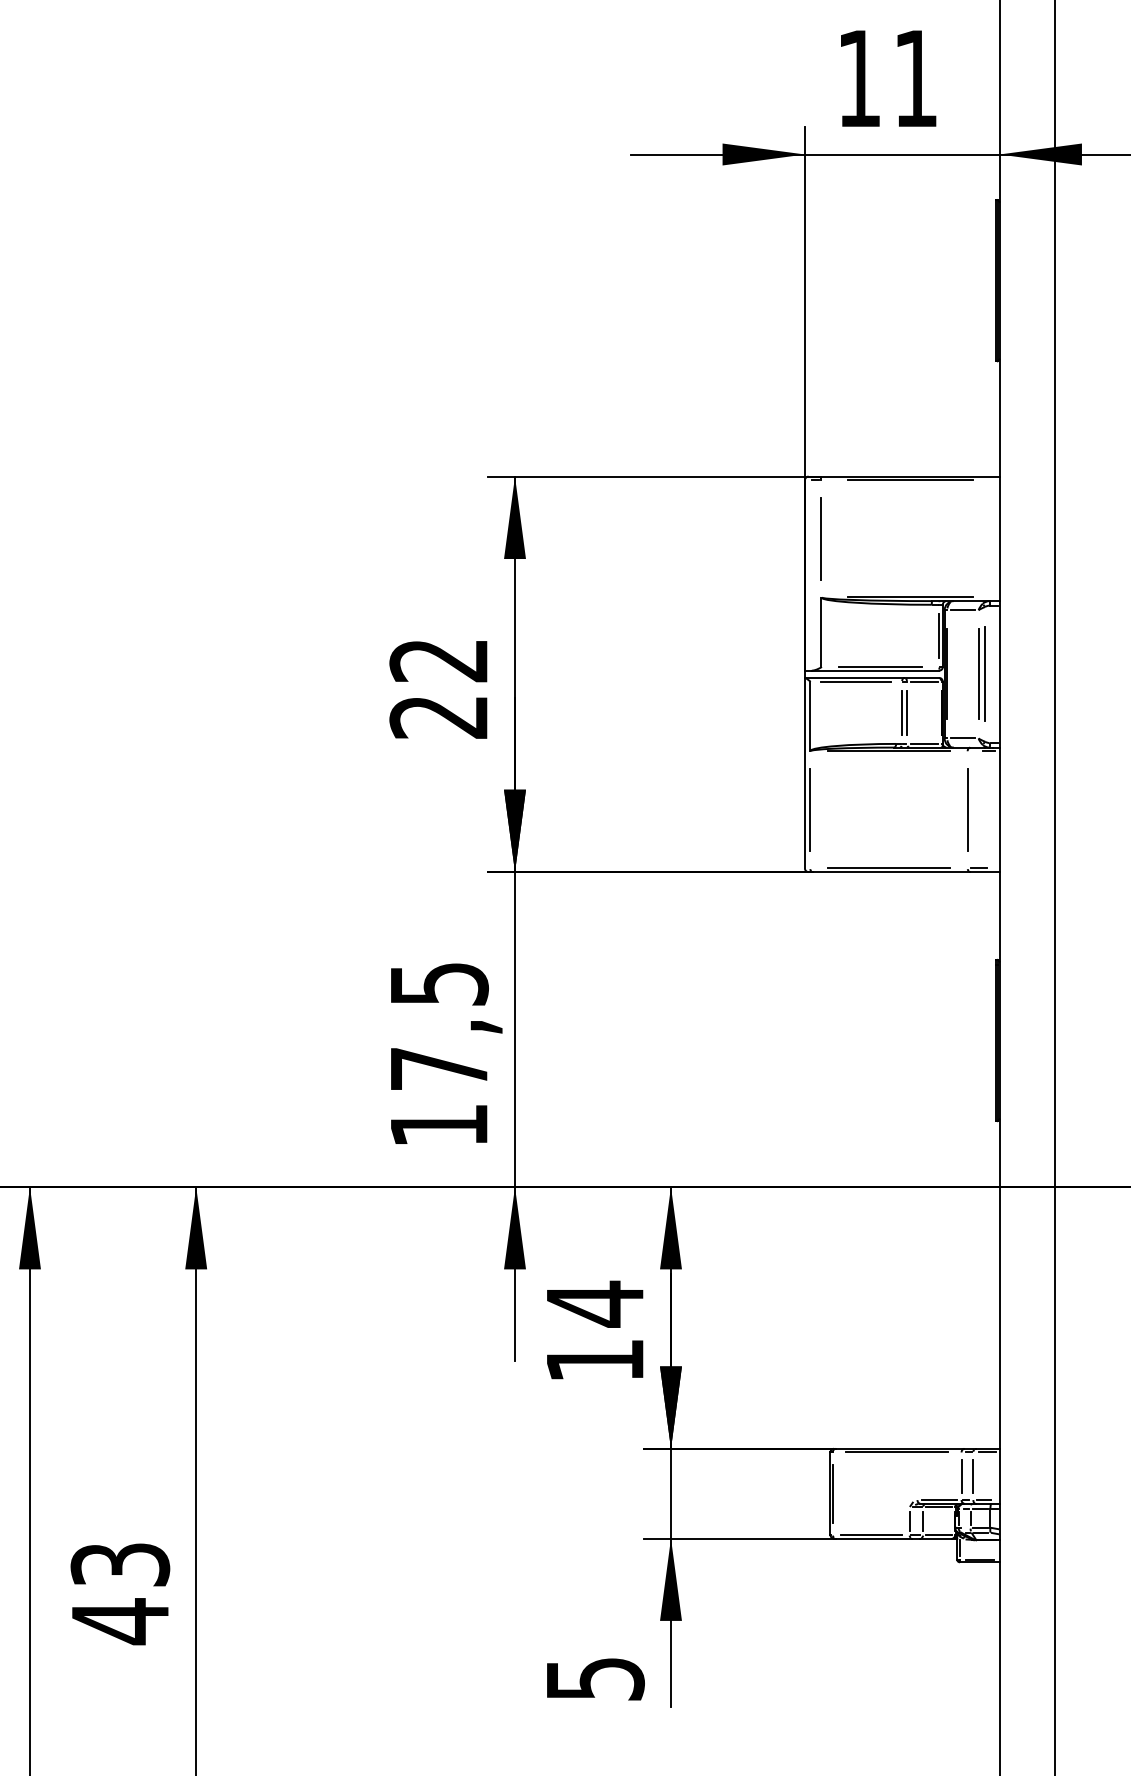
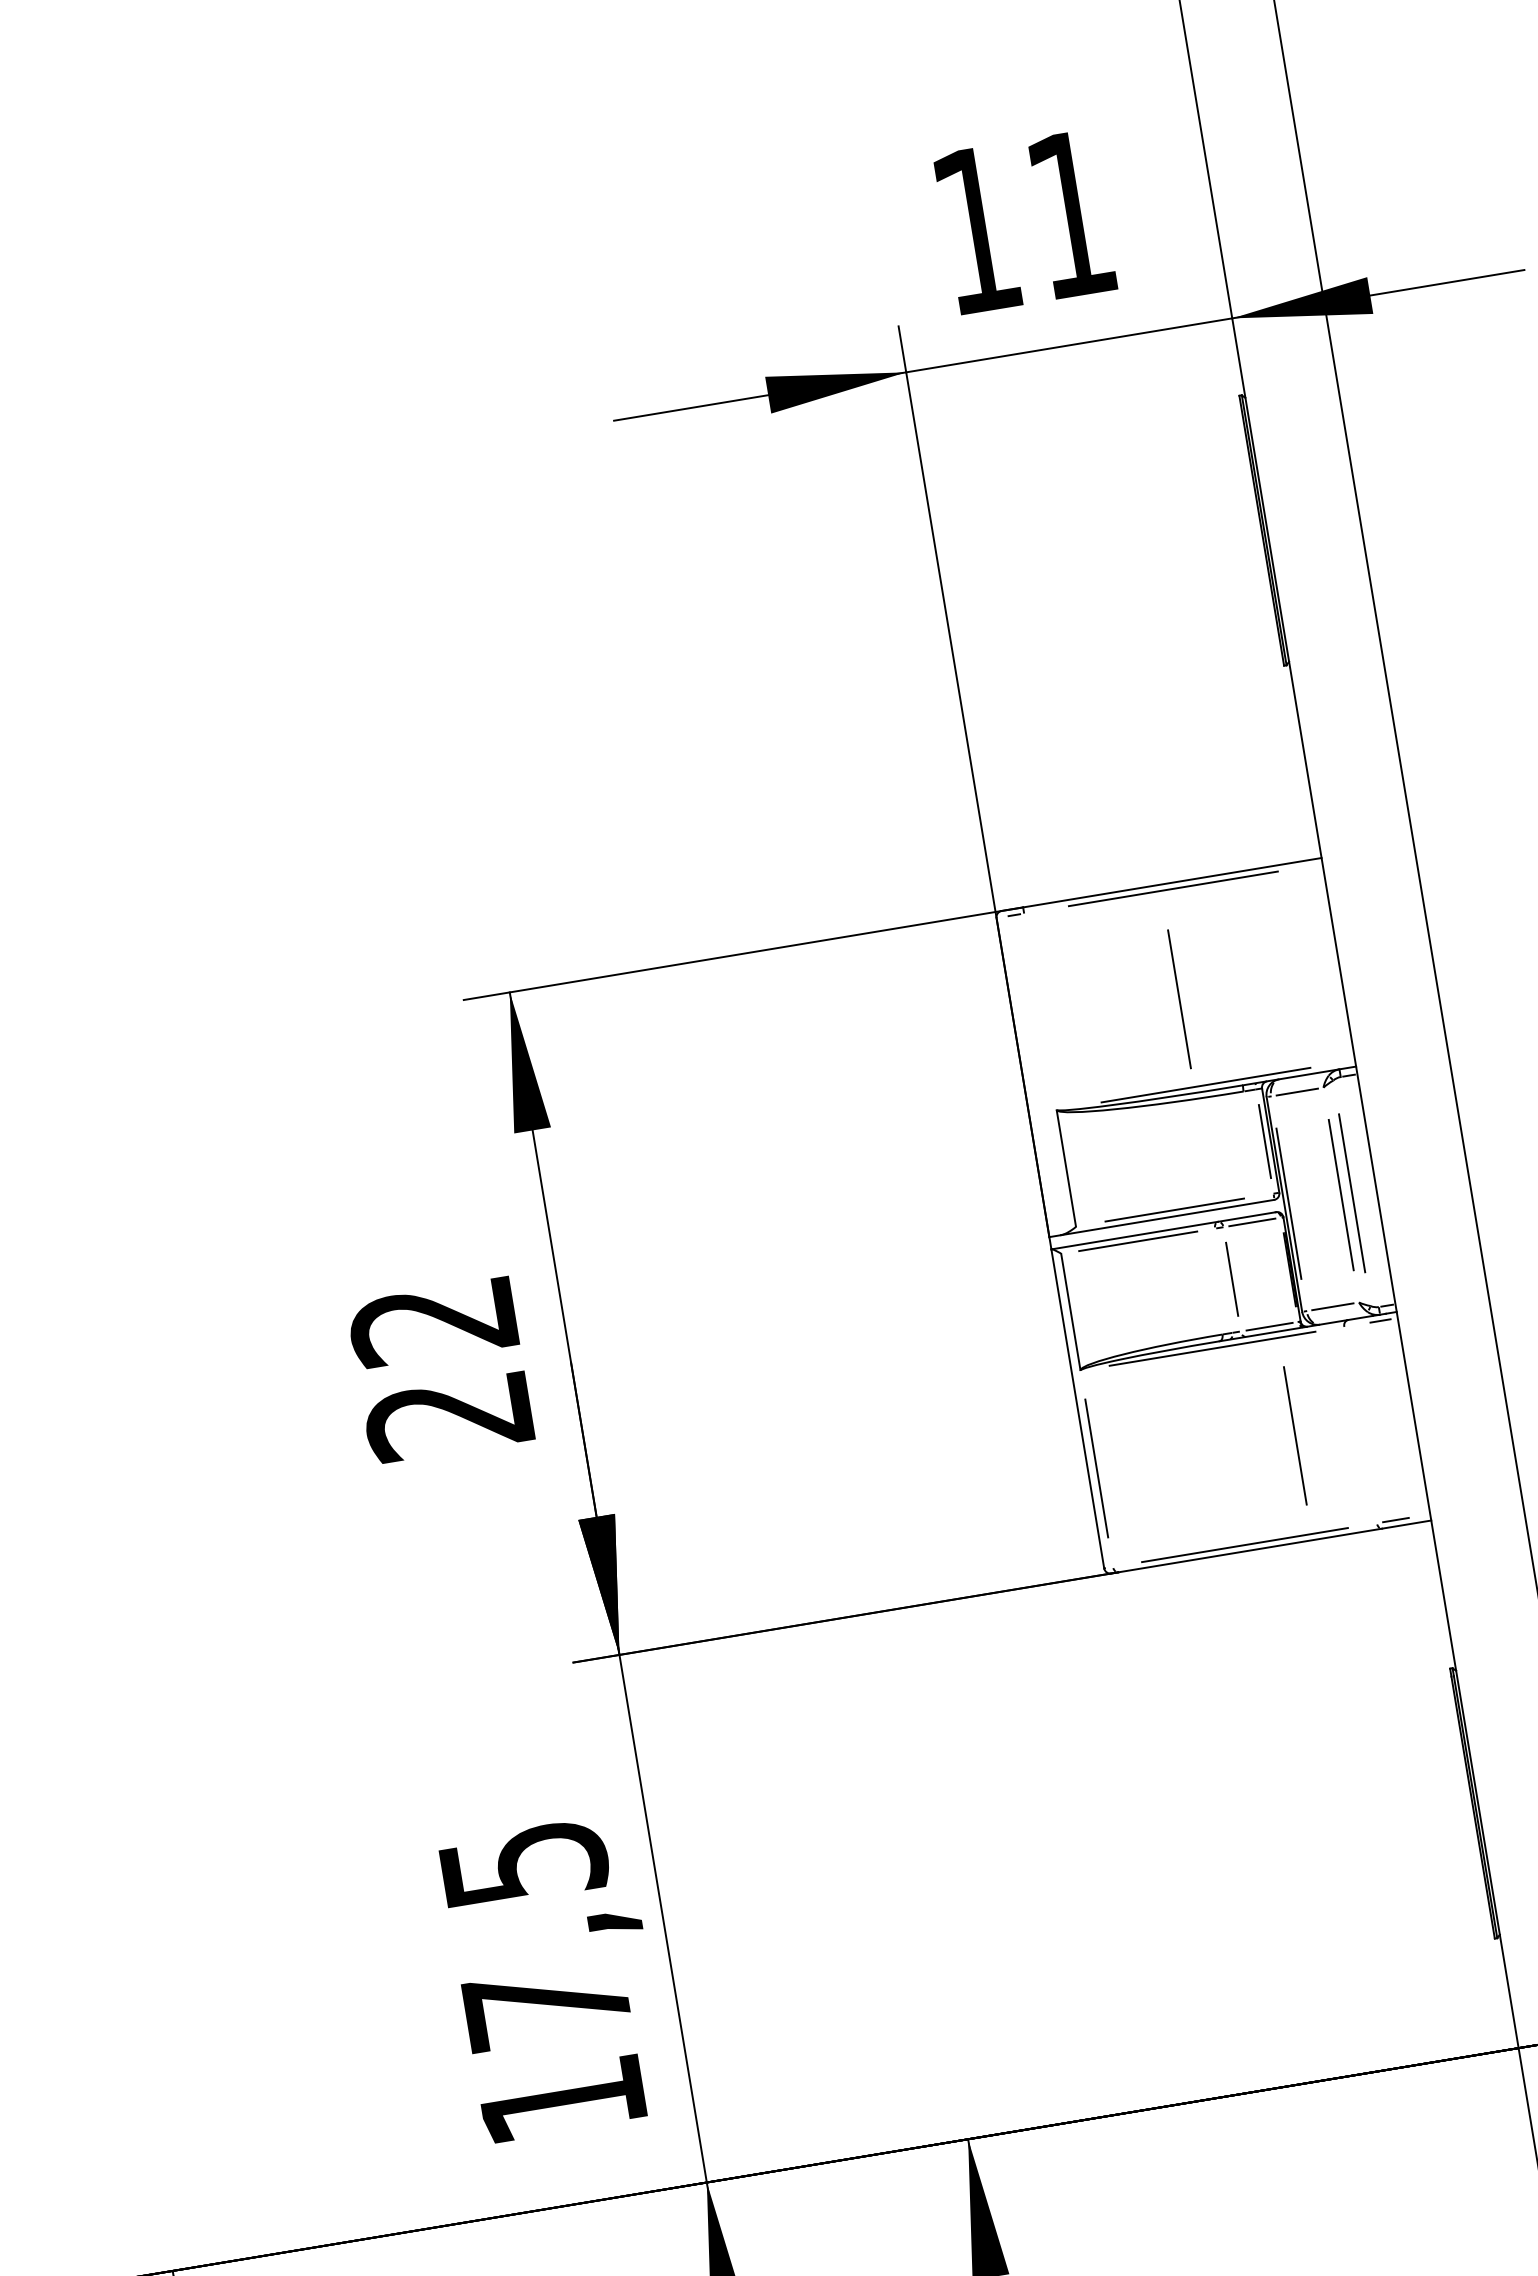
line: (820, 538) -> (1177, 998), moved
line: (902, 712) -> (1224, 1280), removed
line: (967, 809) -> (1294, 1435), moved

